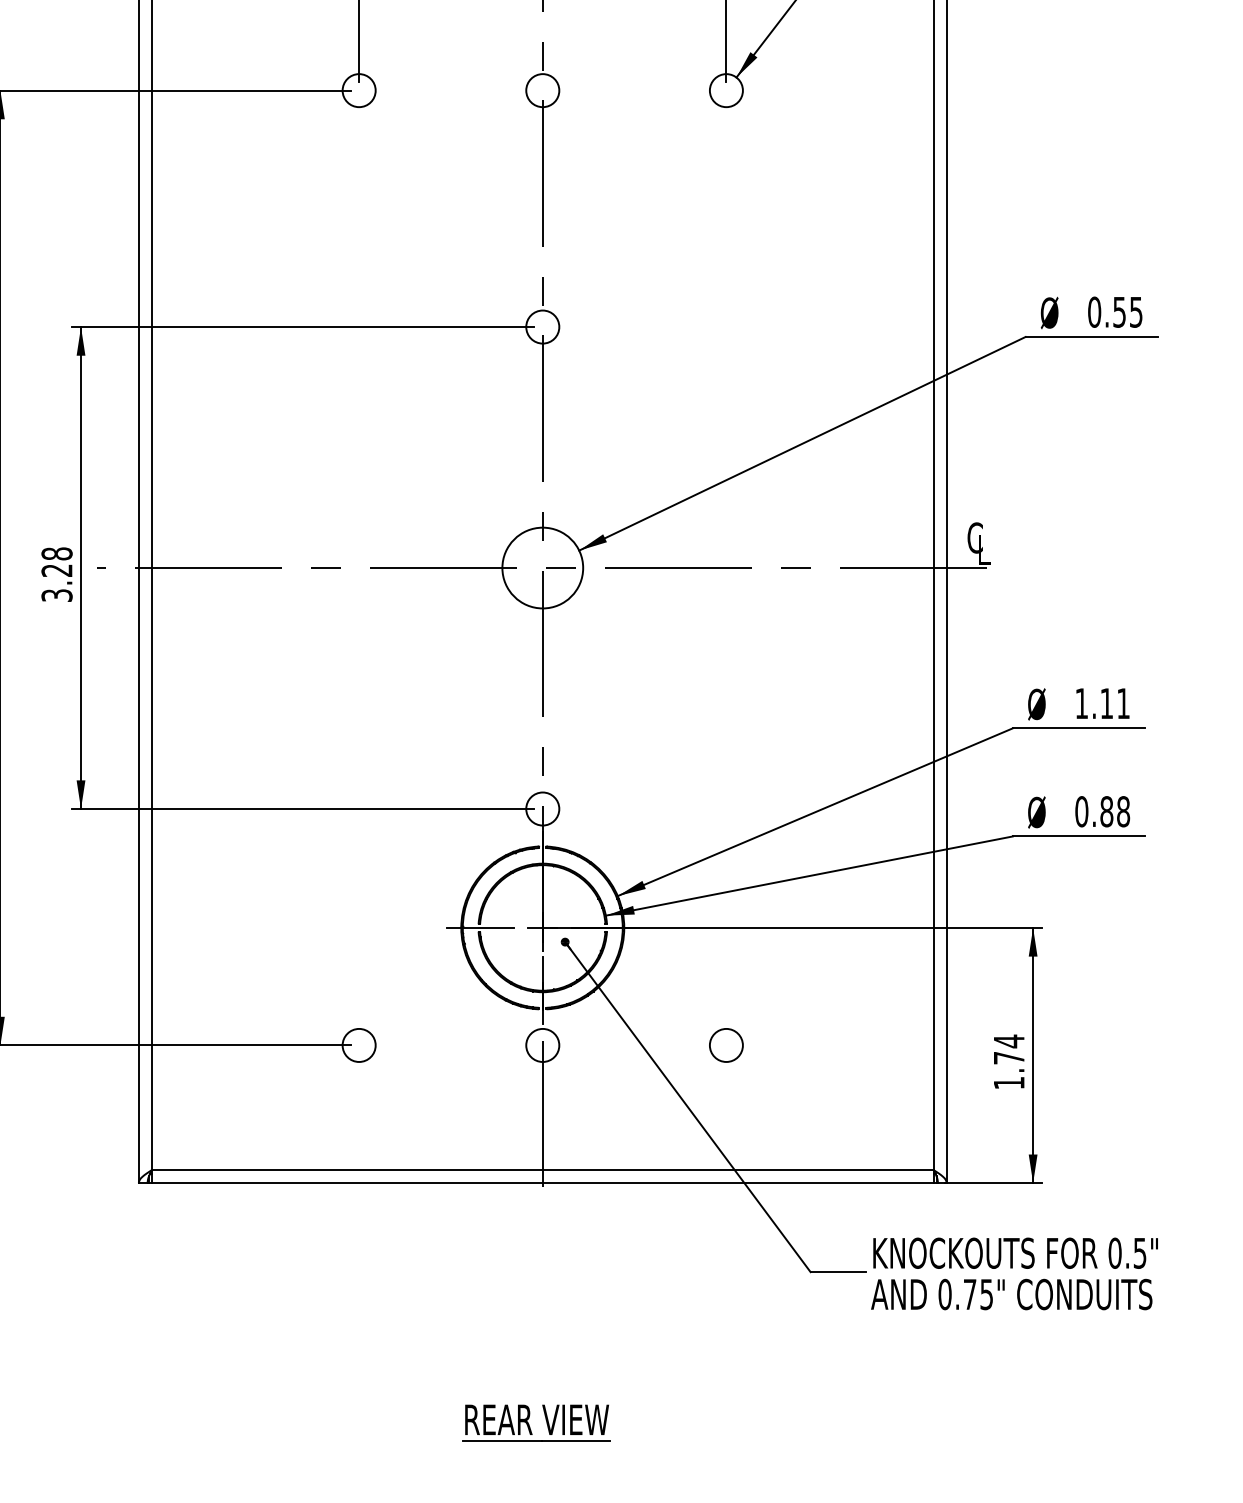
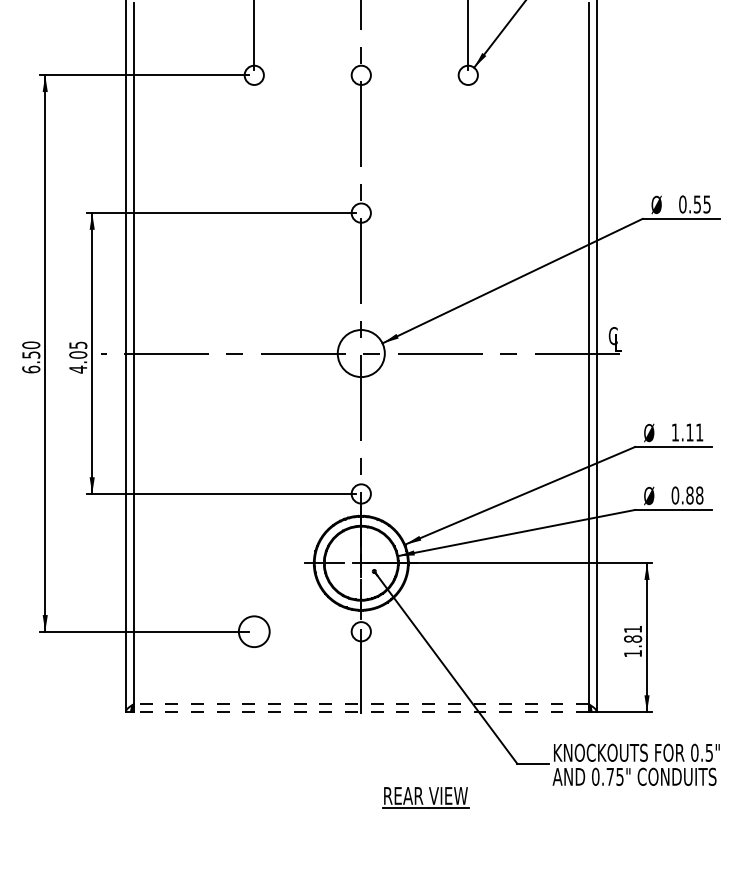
text: (57, 574) -> (78, 357), 3.28 -> 4.05
circle: (357, 1045) -> (253, 631), size x1.6
circle: (725, 1045) -> (467, 631), removed
text: (1009, 1048) -> (633, 633), 1.74 -> 1.81
line: (543, 1170) -> (361, 704), solid -> dashed
line: (543, 1182) -> (361, 711), solid -> dashed
part: (536, 1422) -> (425, 797), moved

